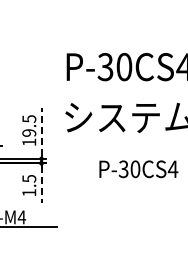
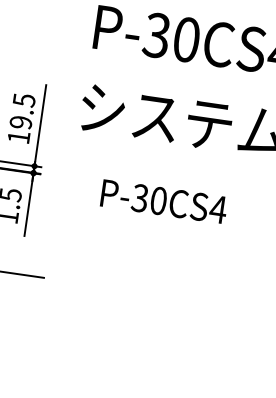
line: (41, 131) -> (40, 122), dashed -> solid
text: (138, 169) -> (163, 202), moved
line: (41, 184) -> (28, 206), dashed -> solid

